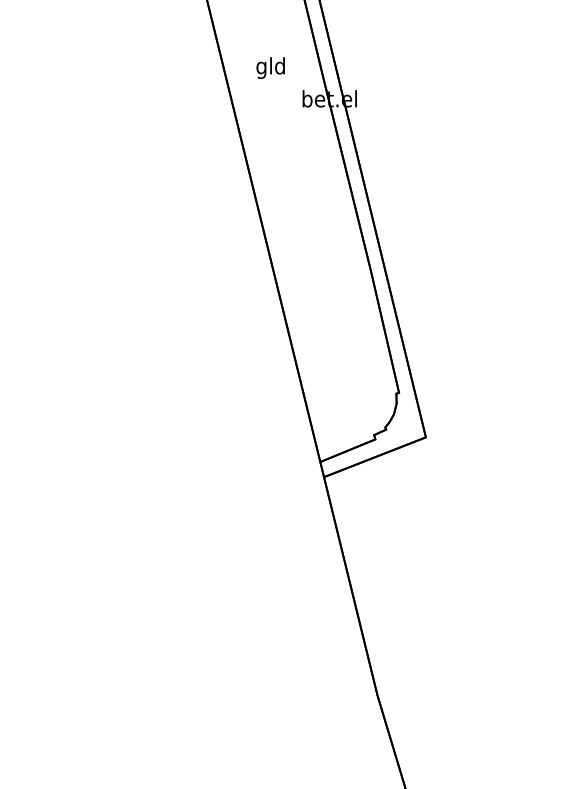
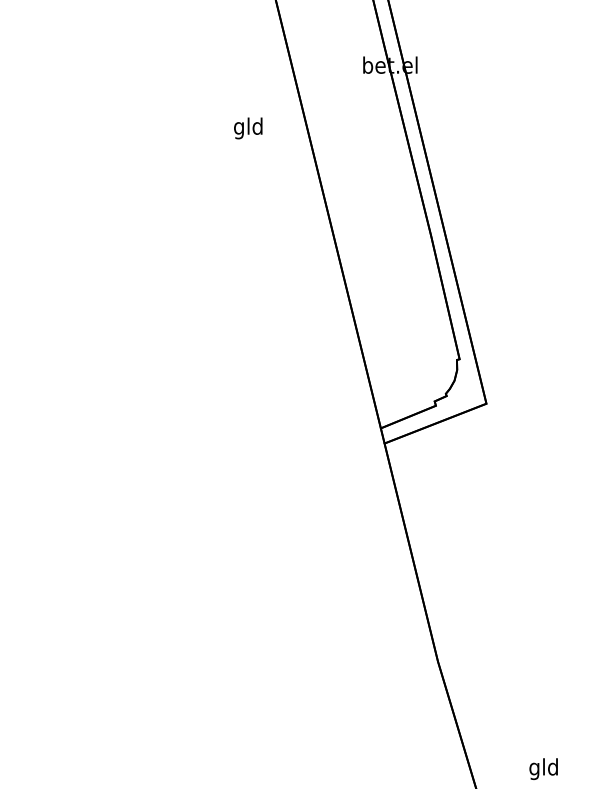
text: (270, 68) -> (248, 128), moved

